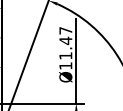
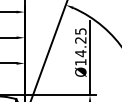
text: (65, 43) -> (80, 42), Ø11.47 -> Ø14.25

